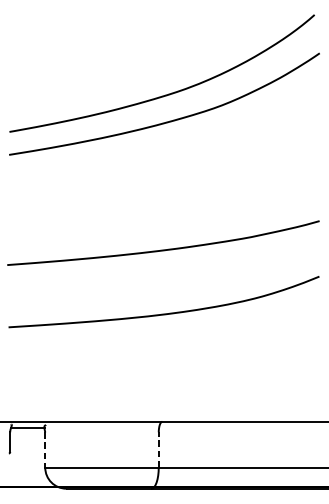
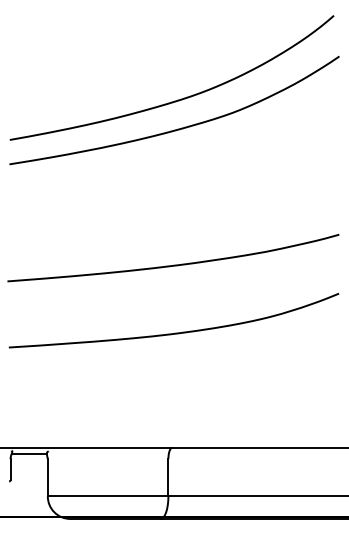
line: (44, 449) -> (47, 477), dashed -> solid
line: (158, 449) -> (168, 477), dashed -> solid

